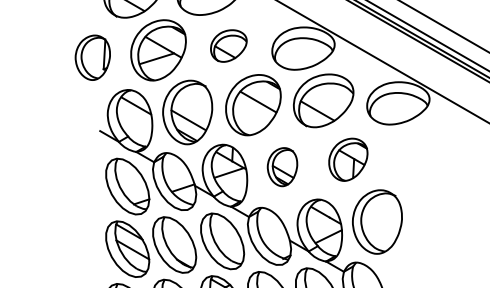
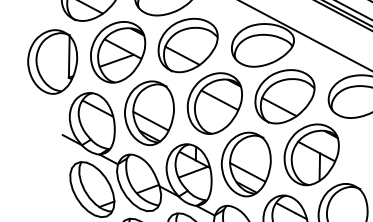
part: (228, 45) -> (187, 44), size x1.67
part: (92, 57) -> (52, 61), size x1.43
part: (348, 159) -> (312, 154), size x1.43
part: (282, 166) -> (246, 163), size x1.67

